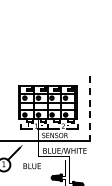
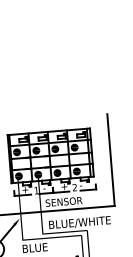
line: (90, 109) -> (111, 160), dashed -> solid

